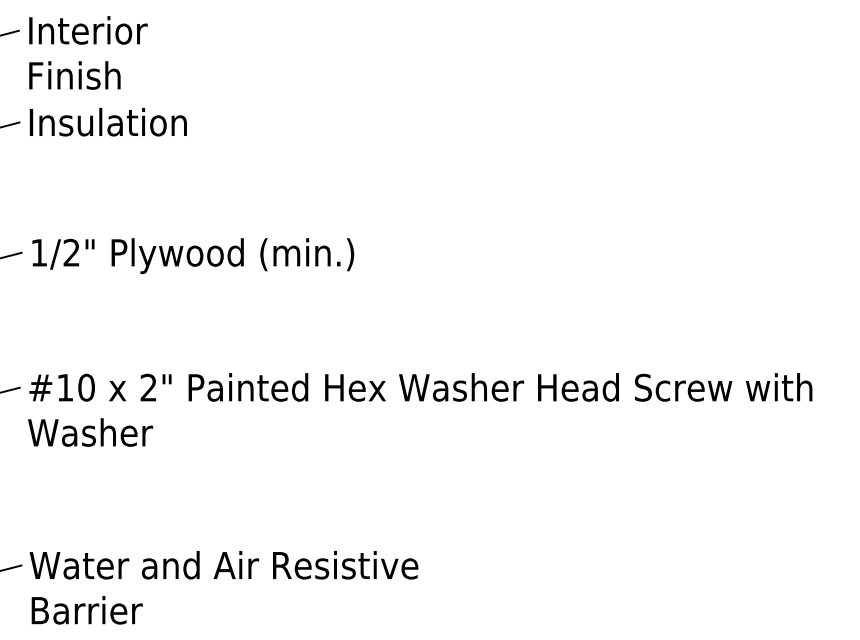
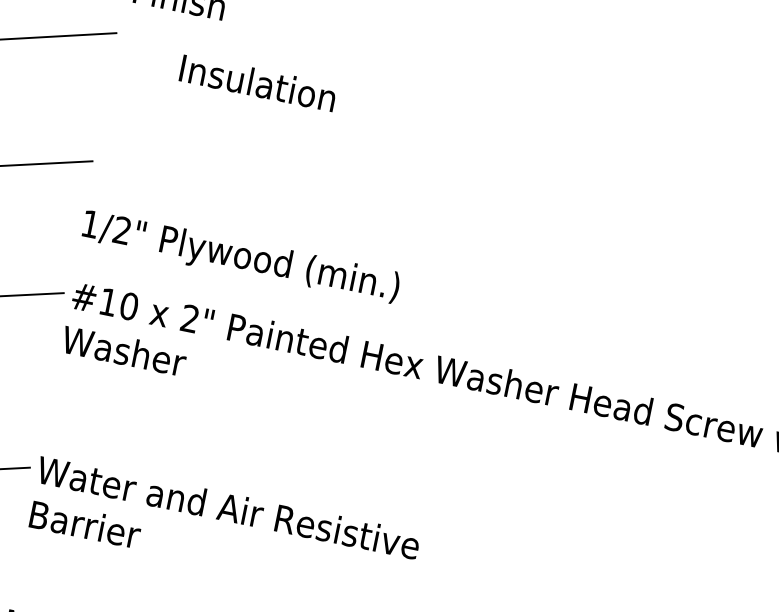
text: (107, 121) -> (257, 82), moved
text: (193, 255) -> (241, 257), moved

